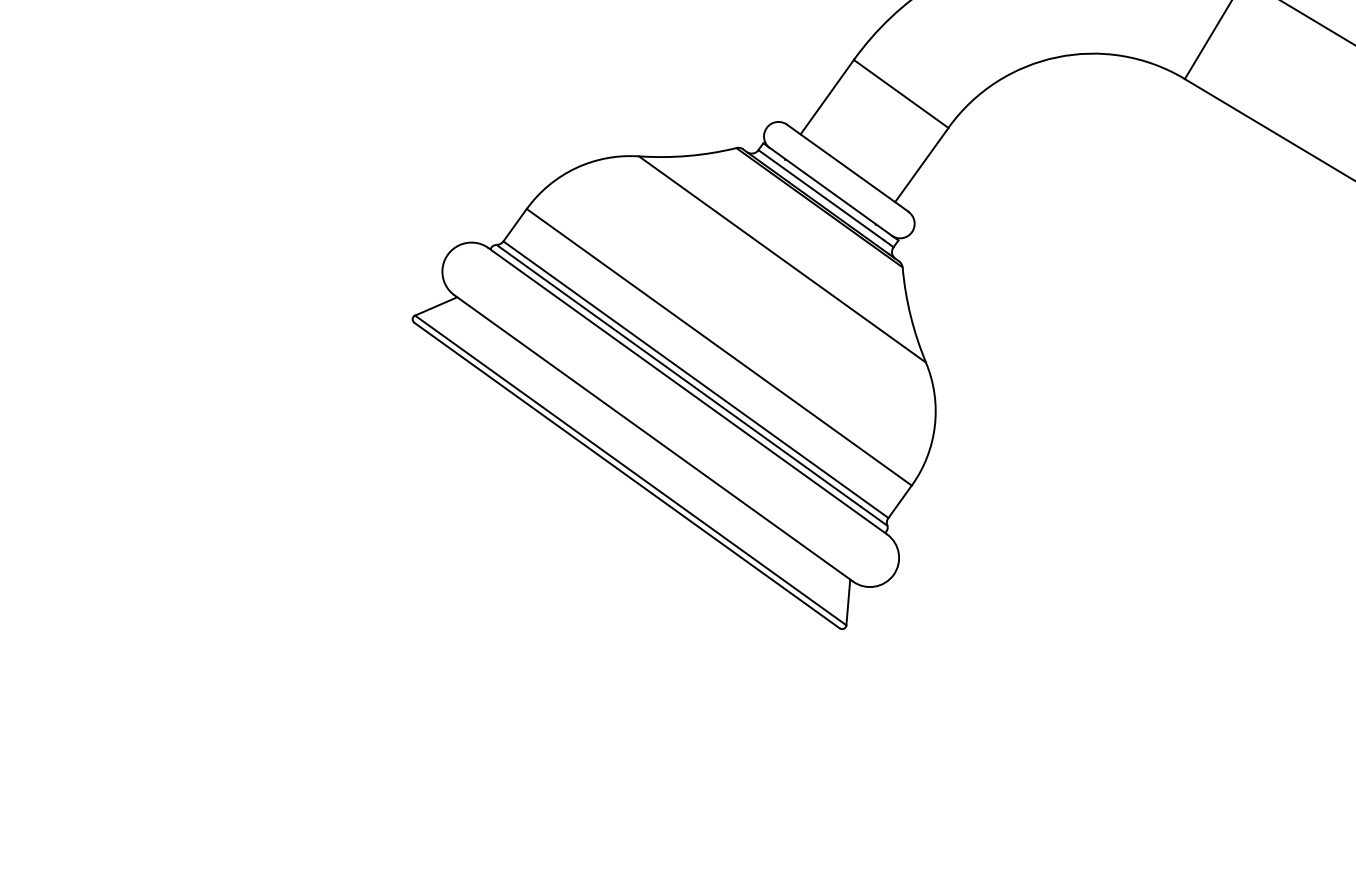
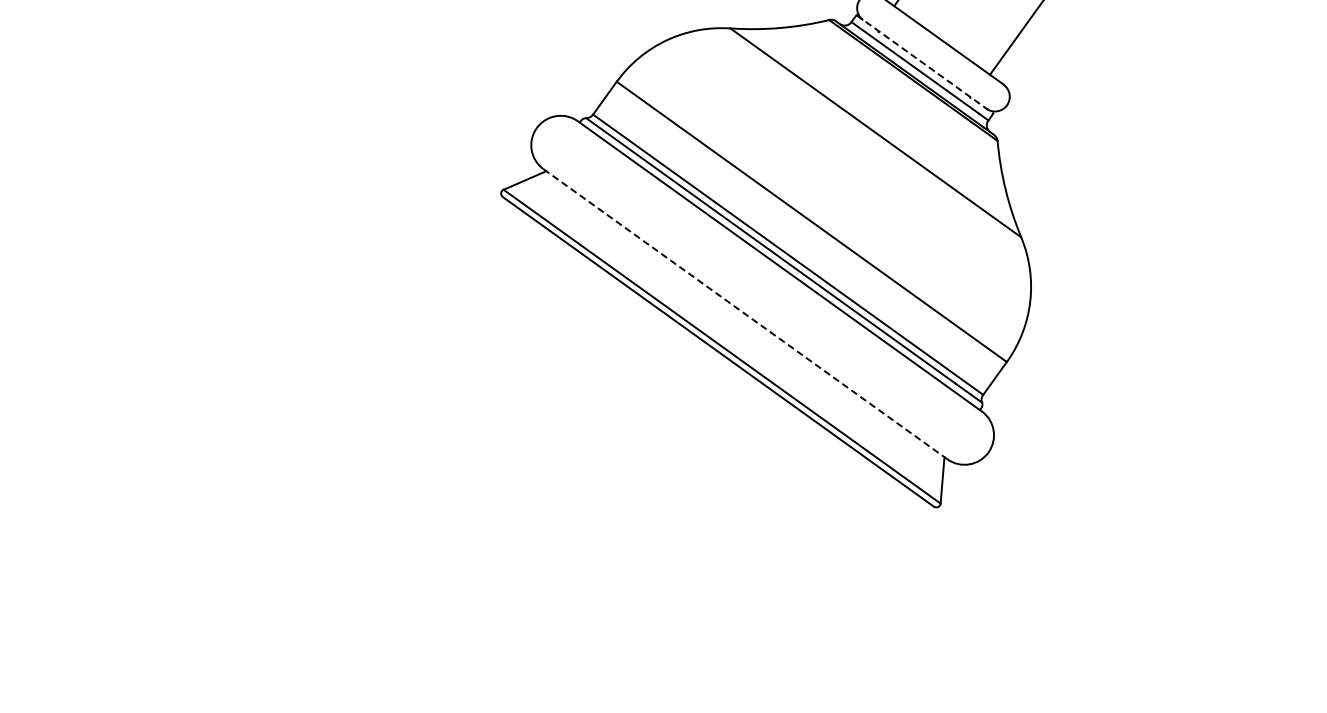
line: (831, 192) -> (925, 65), solid -> dashed
line: (654, 438) -> (746, 314), solid -> dashed

